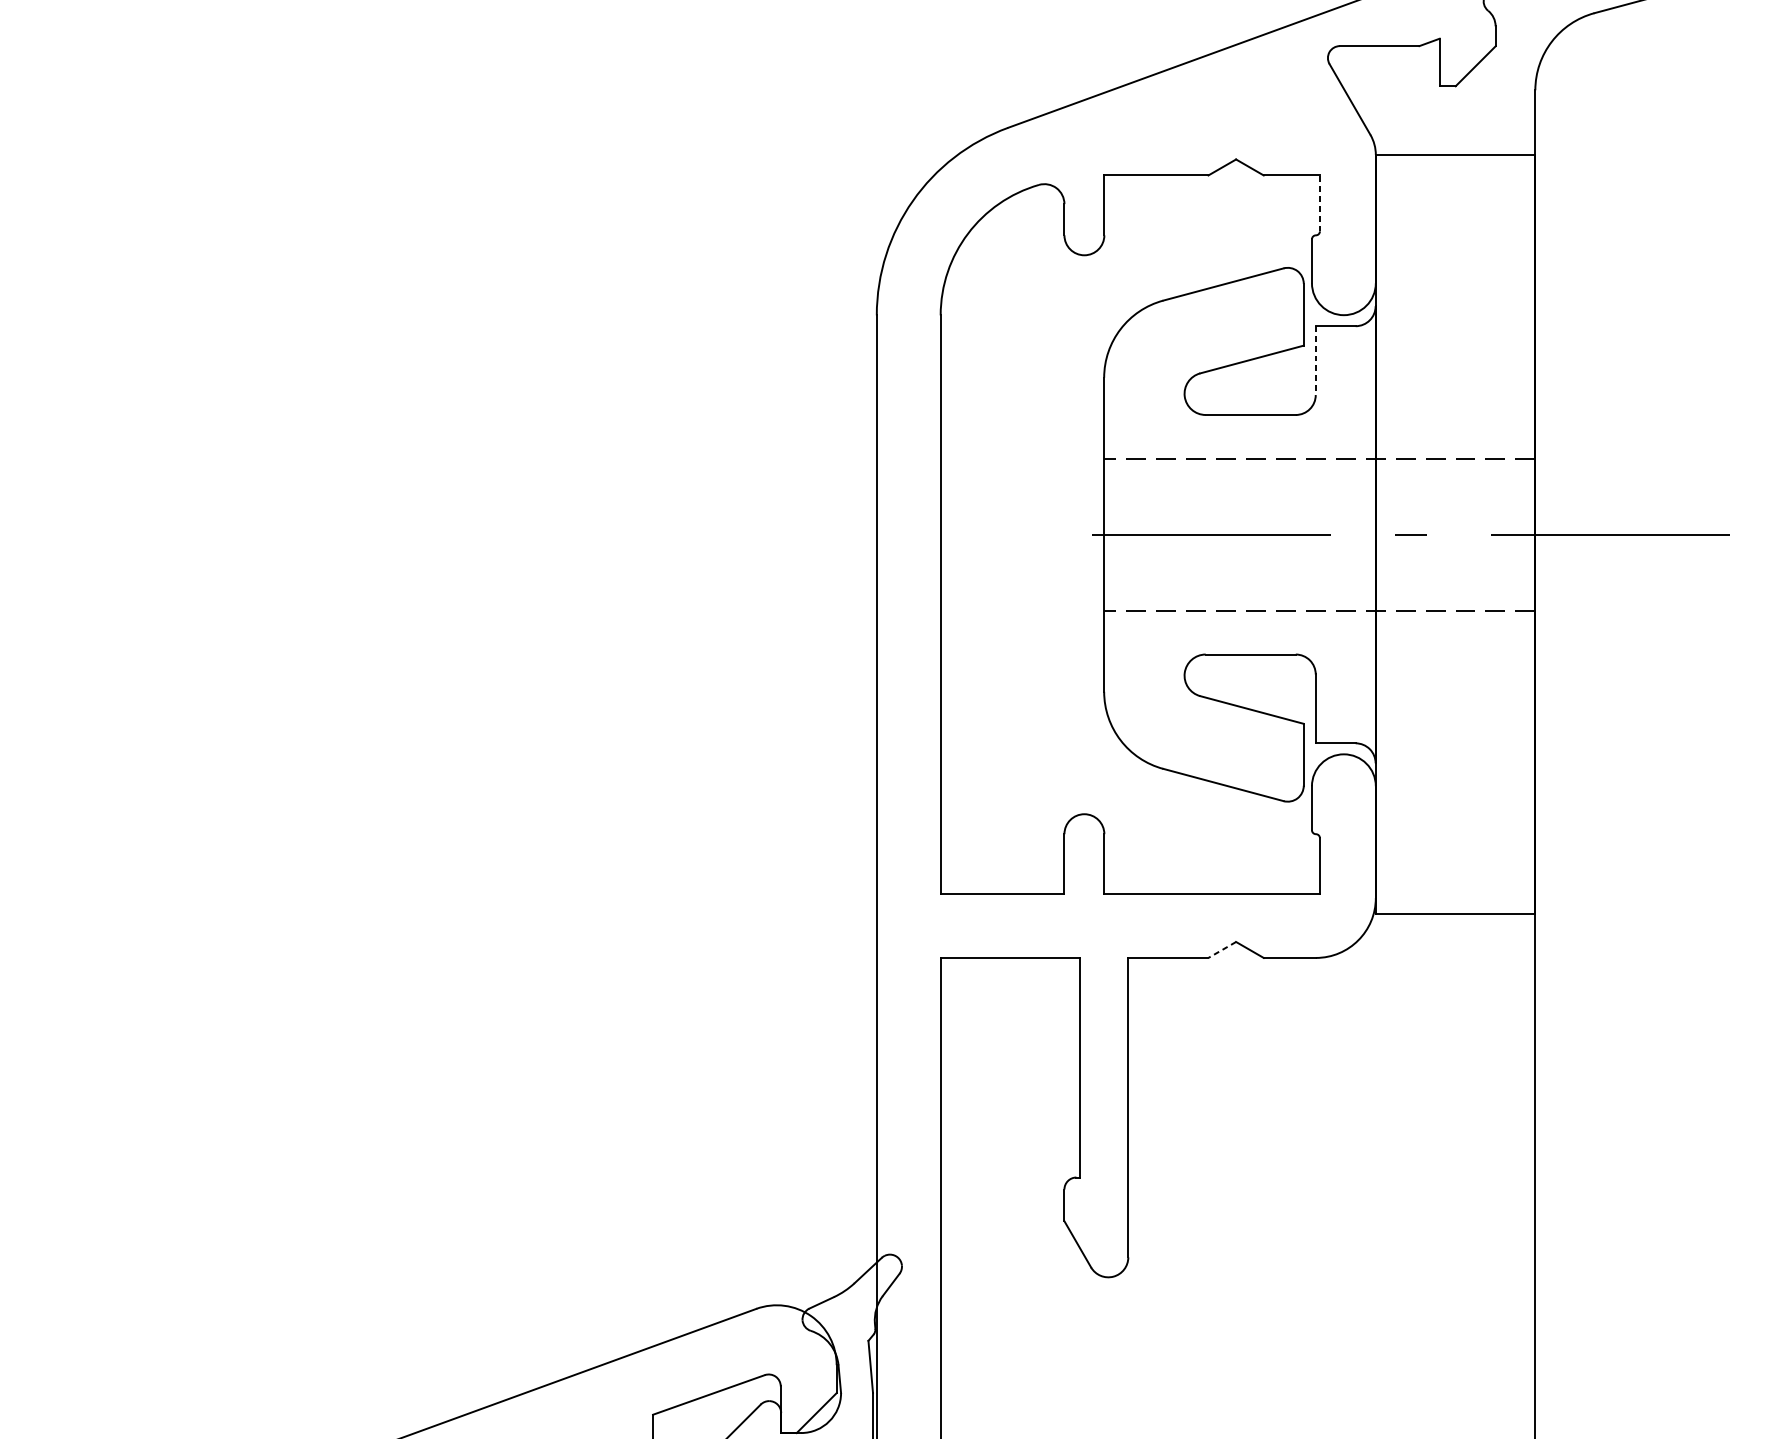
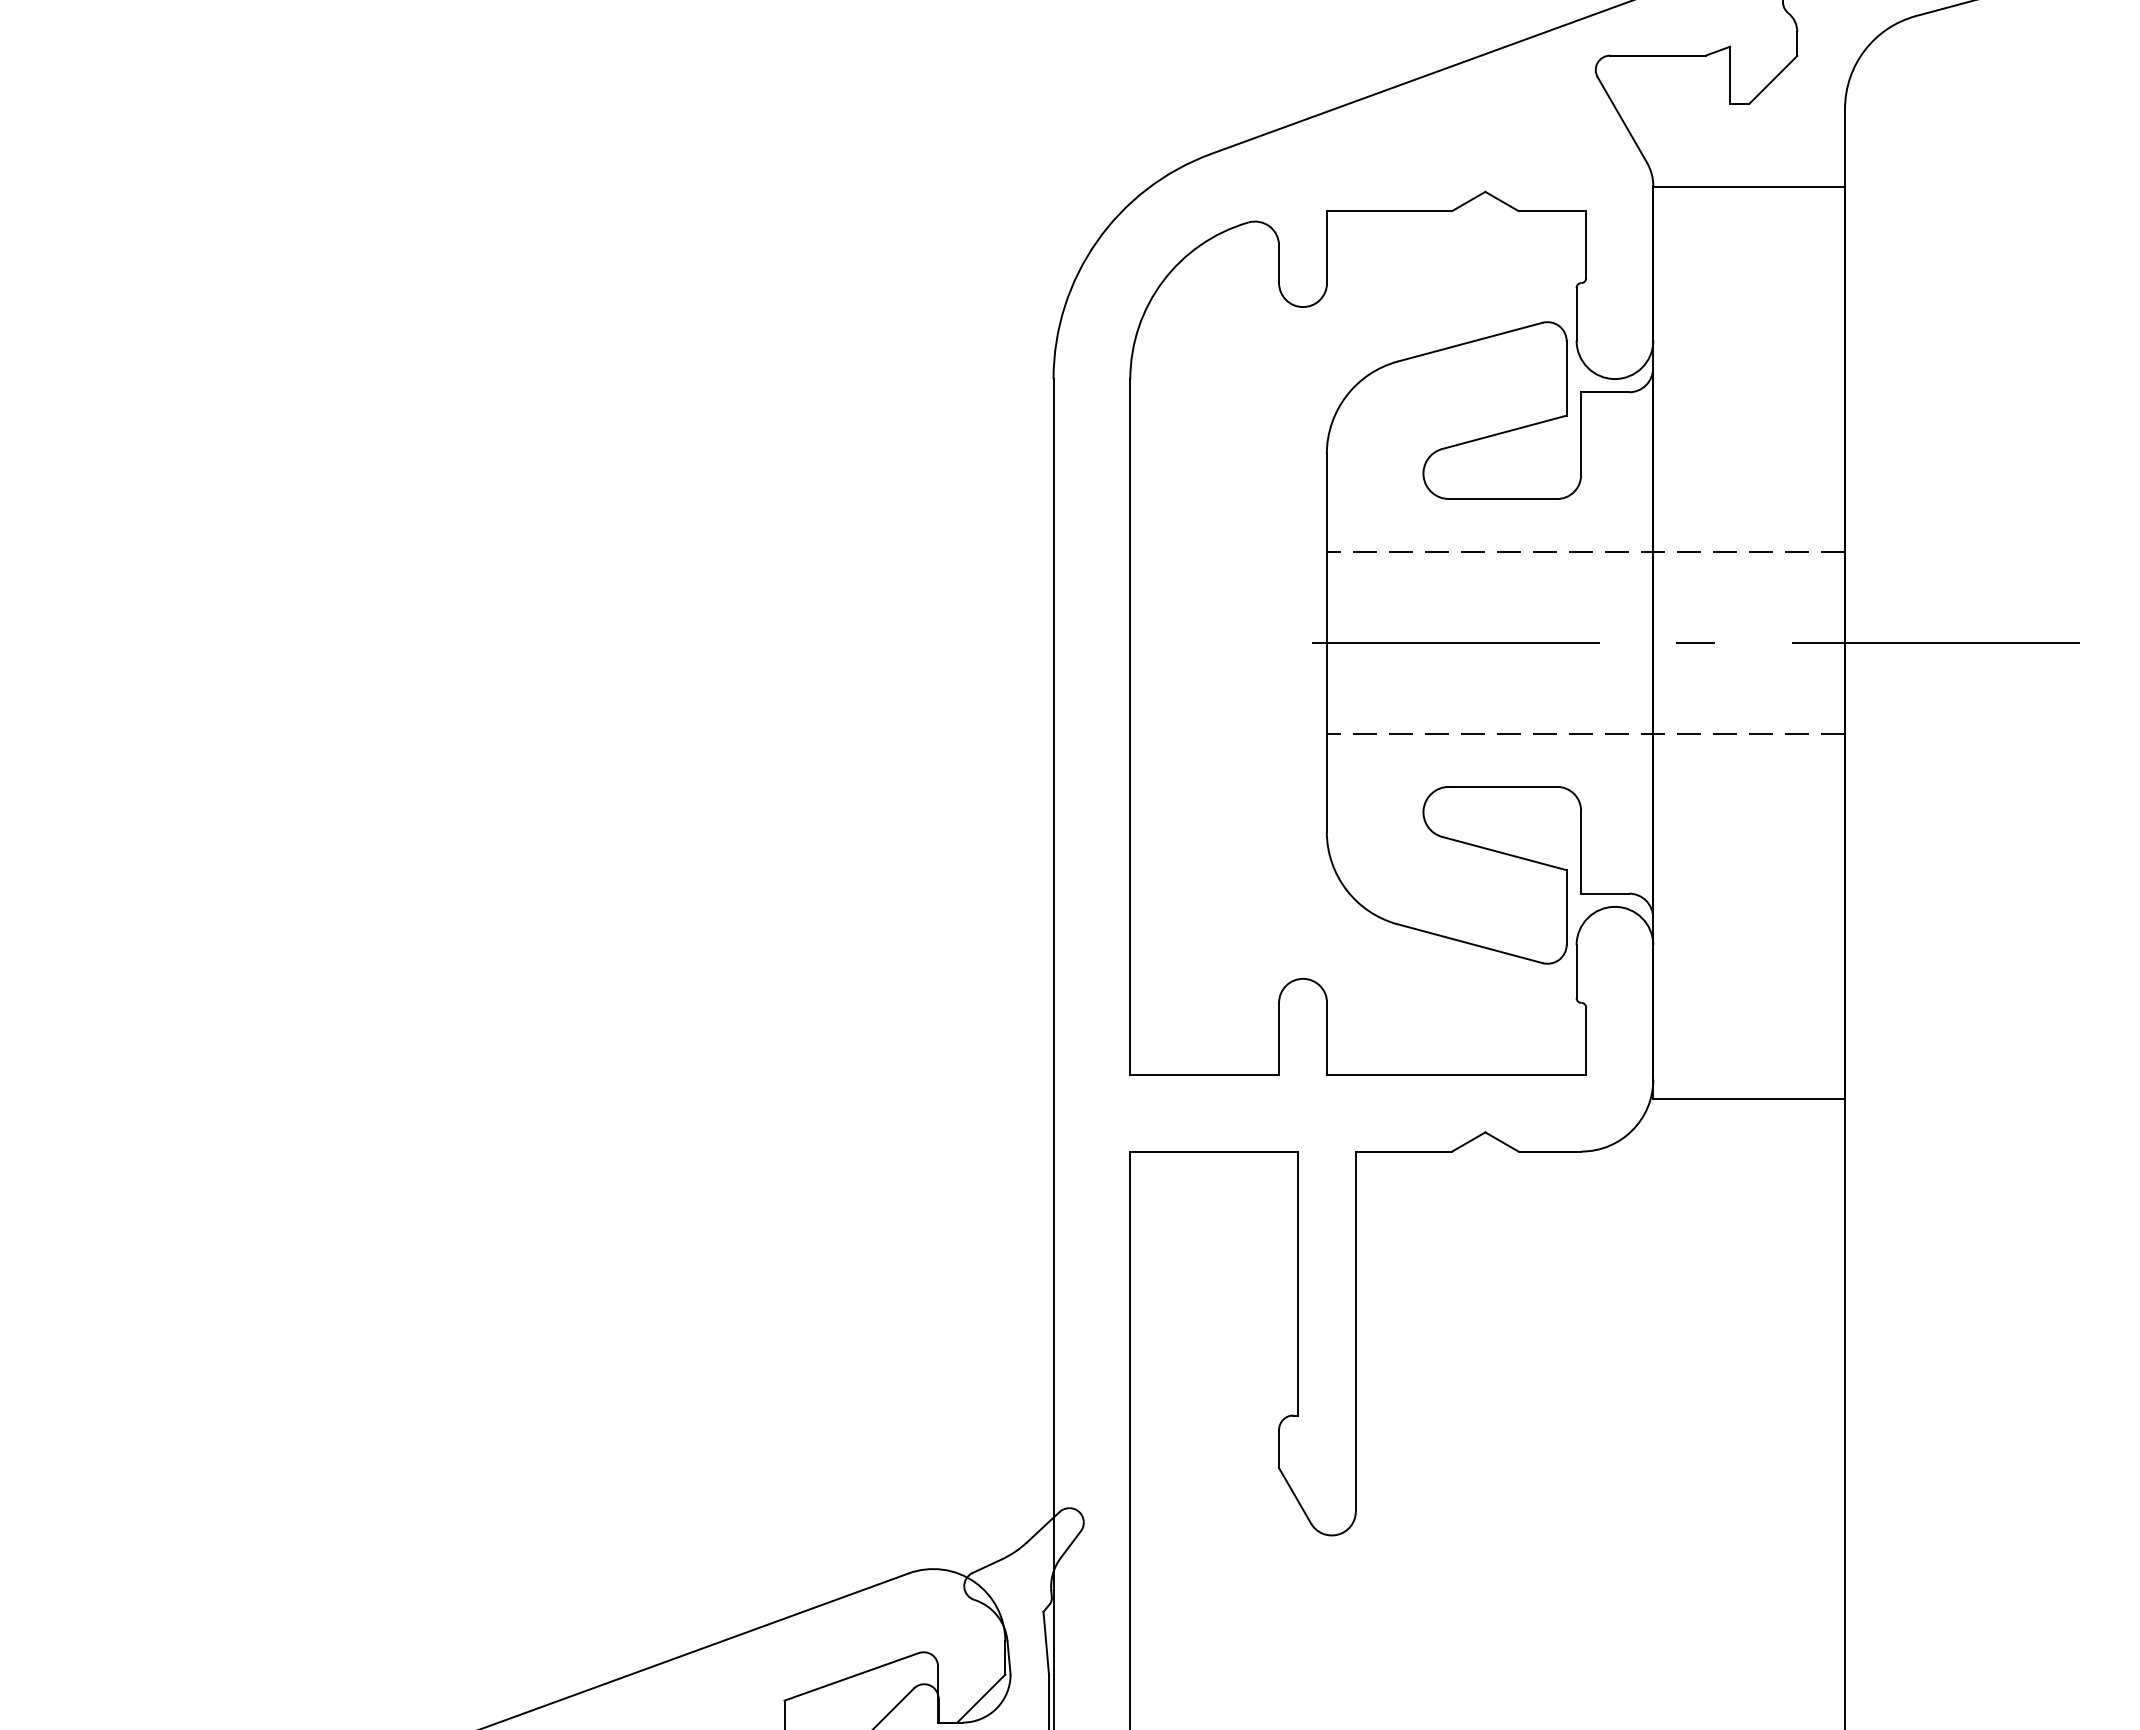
line: (1320, 203) -> (1586, 244), dashed -> solid
line: (1316, 361) -> (1581, 434), dashed -> solid
line: (1222, 950) -> (1468, 1142), dashed -> solid

